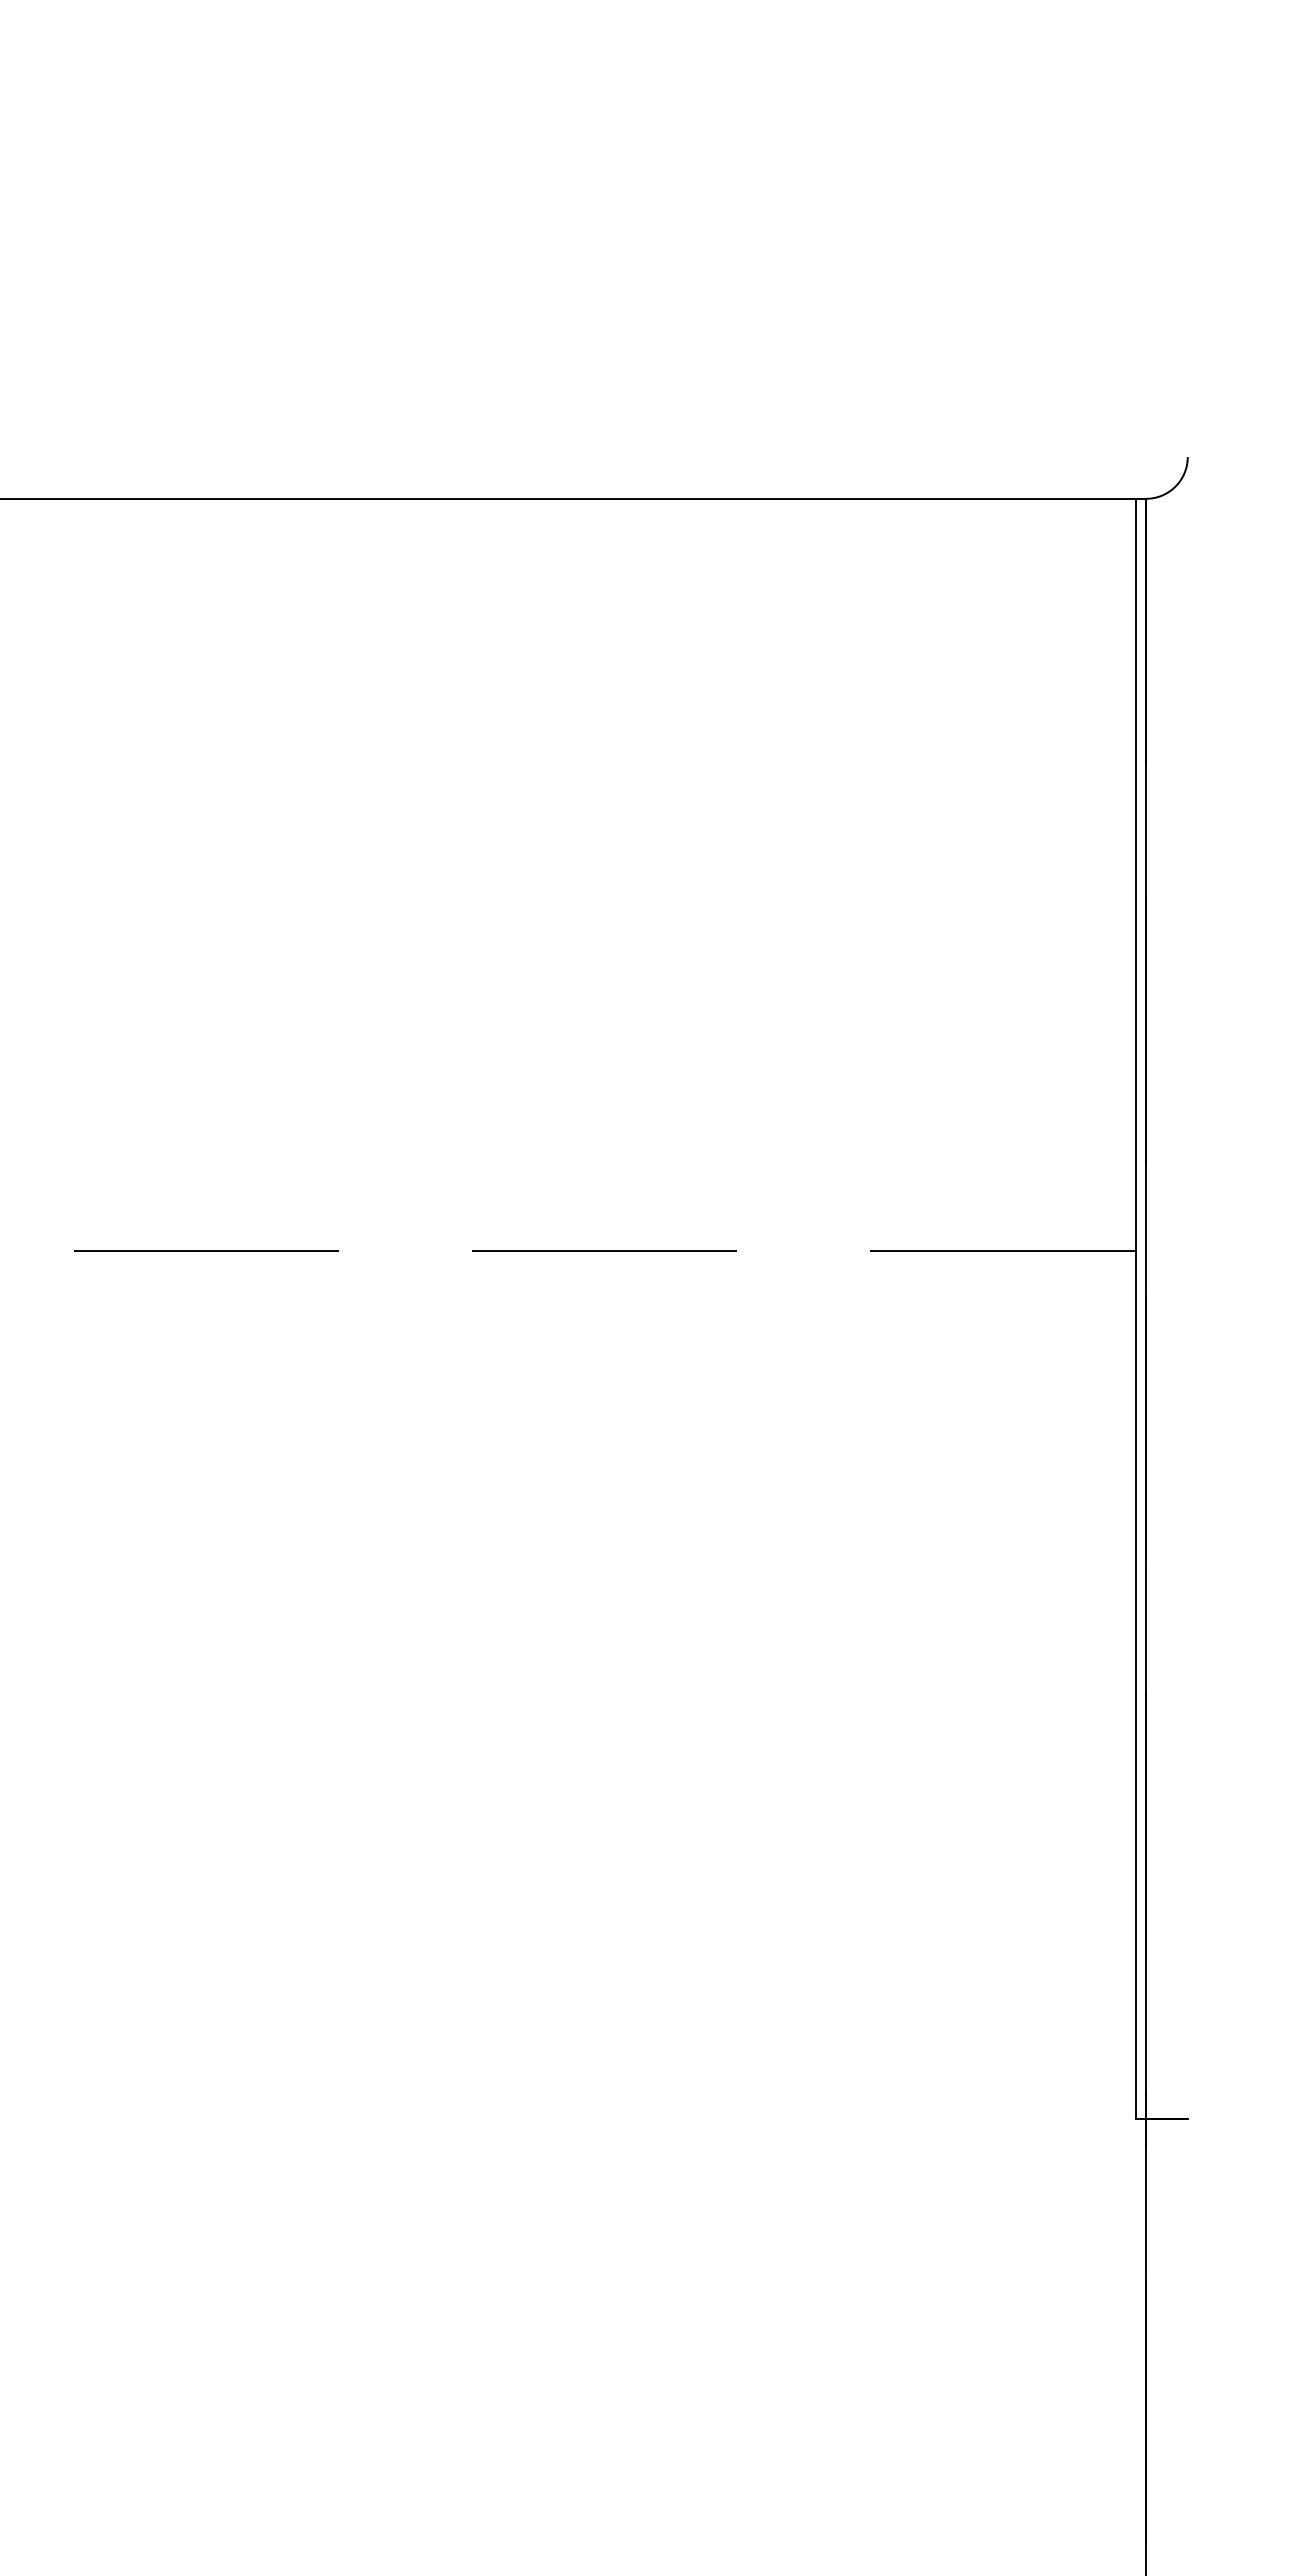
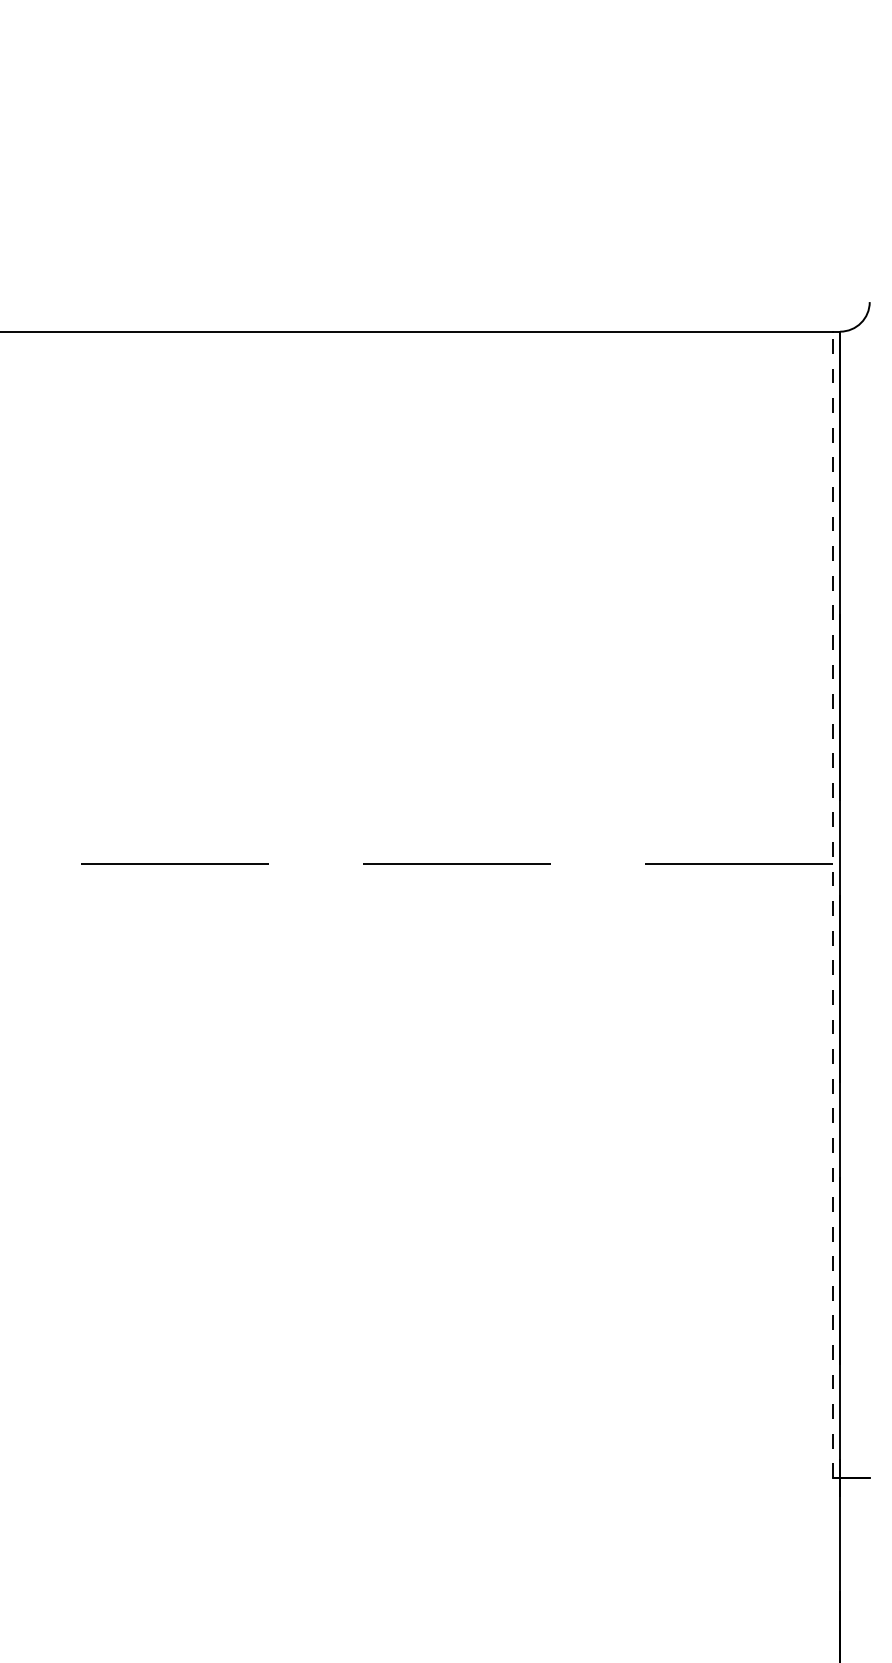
line: (1135, 1308) -> (832, 904), solid -> dashed

